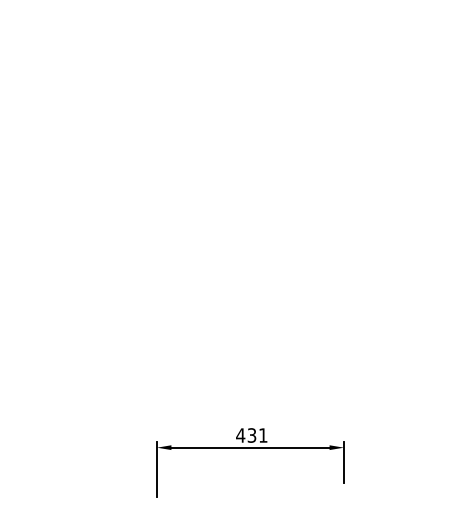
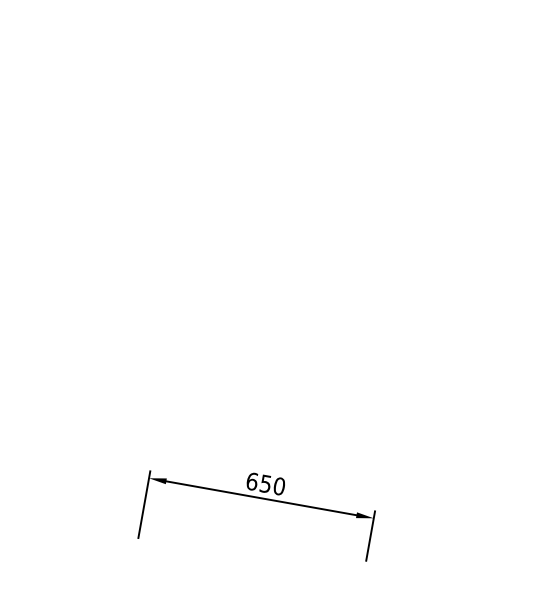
text: (251, 435) -> (265, 483), 431 -> 650

